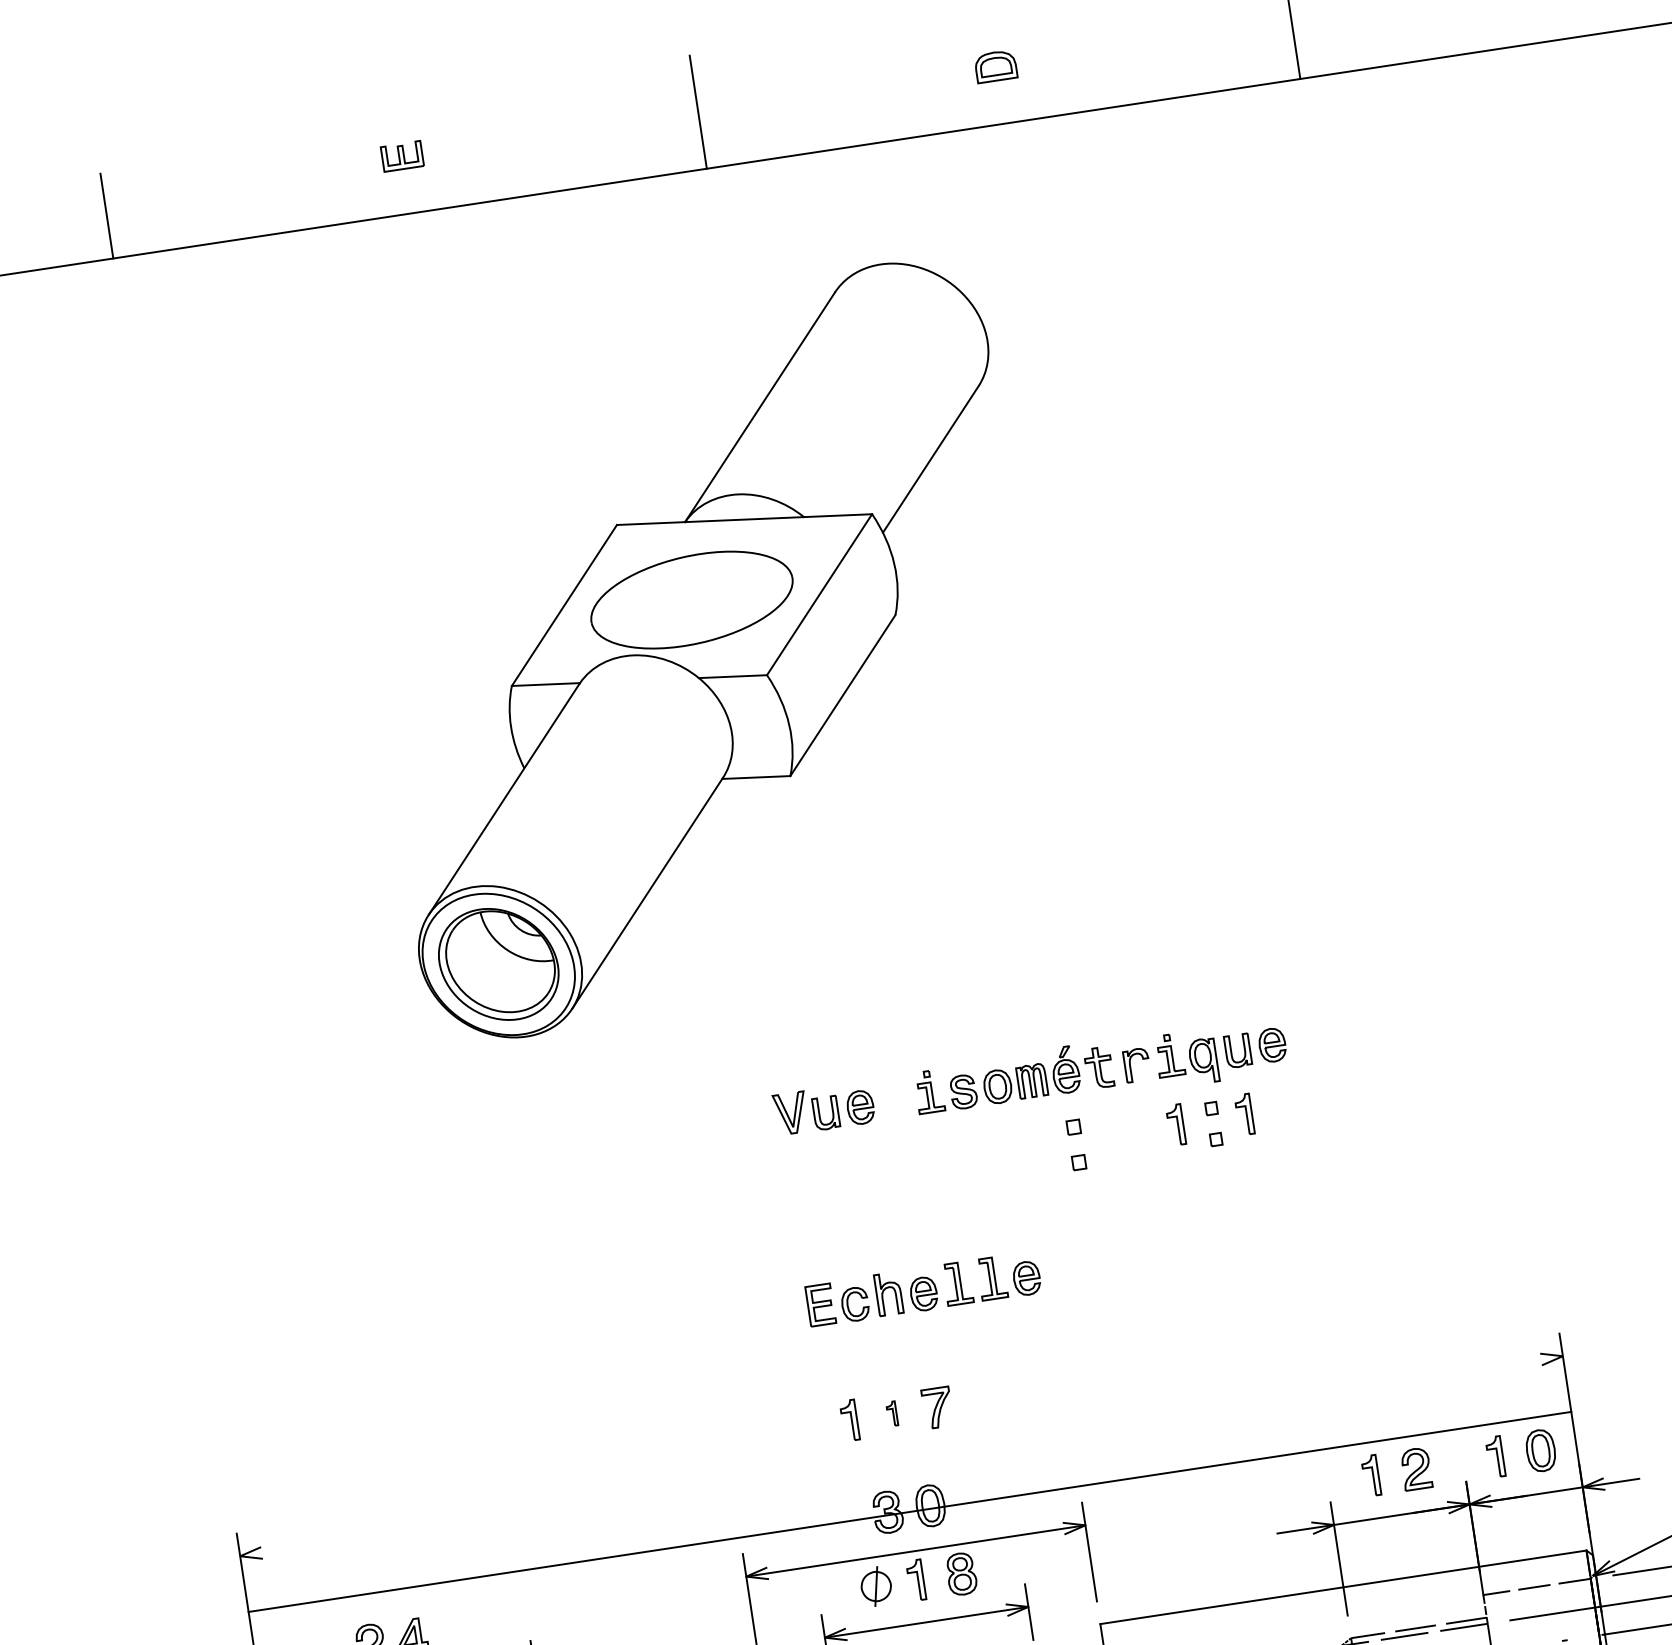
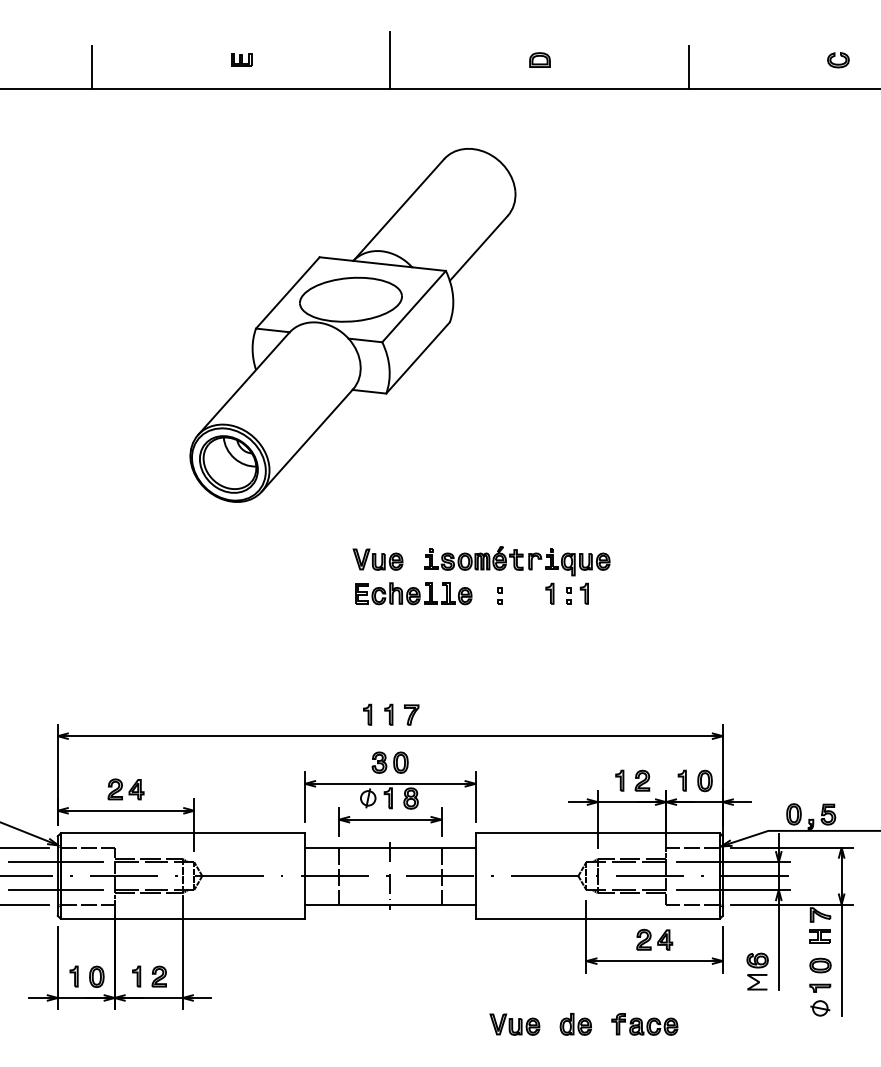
part: (1213, 1122) -> (568, 595), size x0.71
part: (1076, 1143) -> (499, 595), size x0.62
part: (923, 1288) -> (413, 593), moved
part: (891, 1413) -> (388, 714), size x1.67
line: (908, 1512) -> (389, 736), moved

